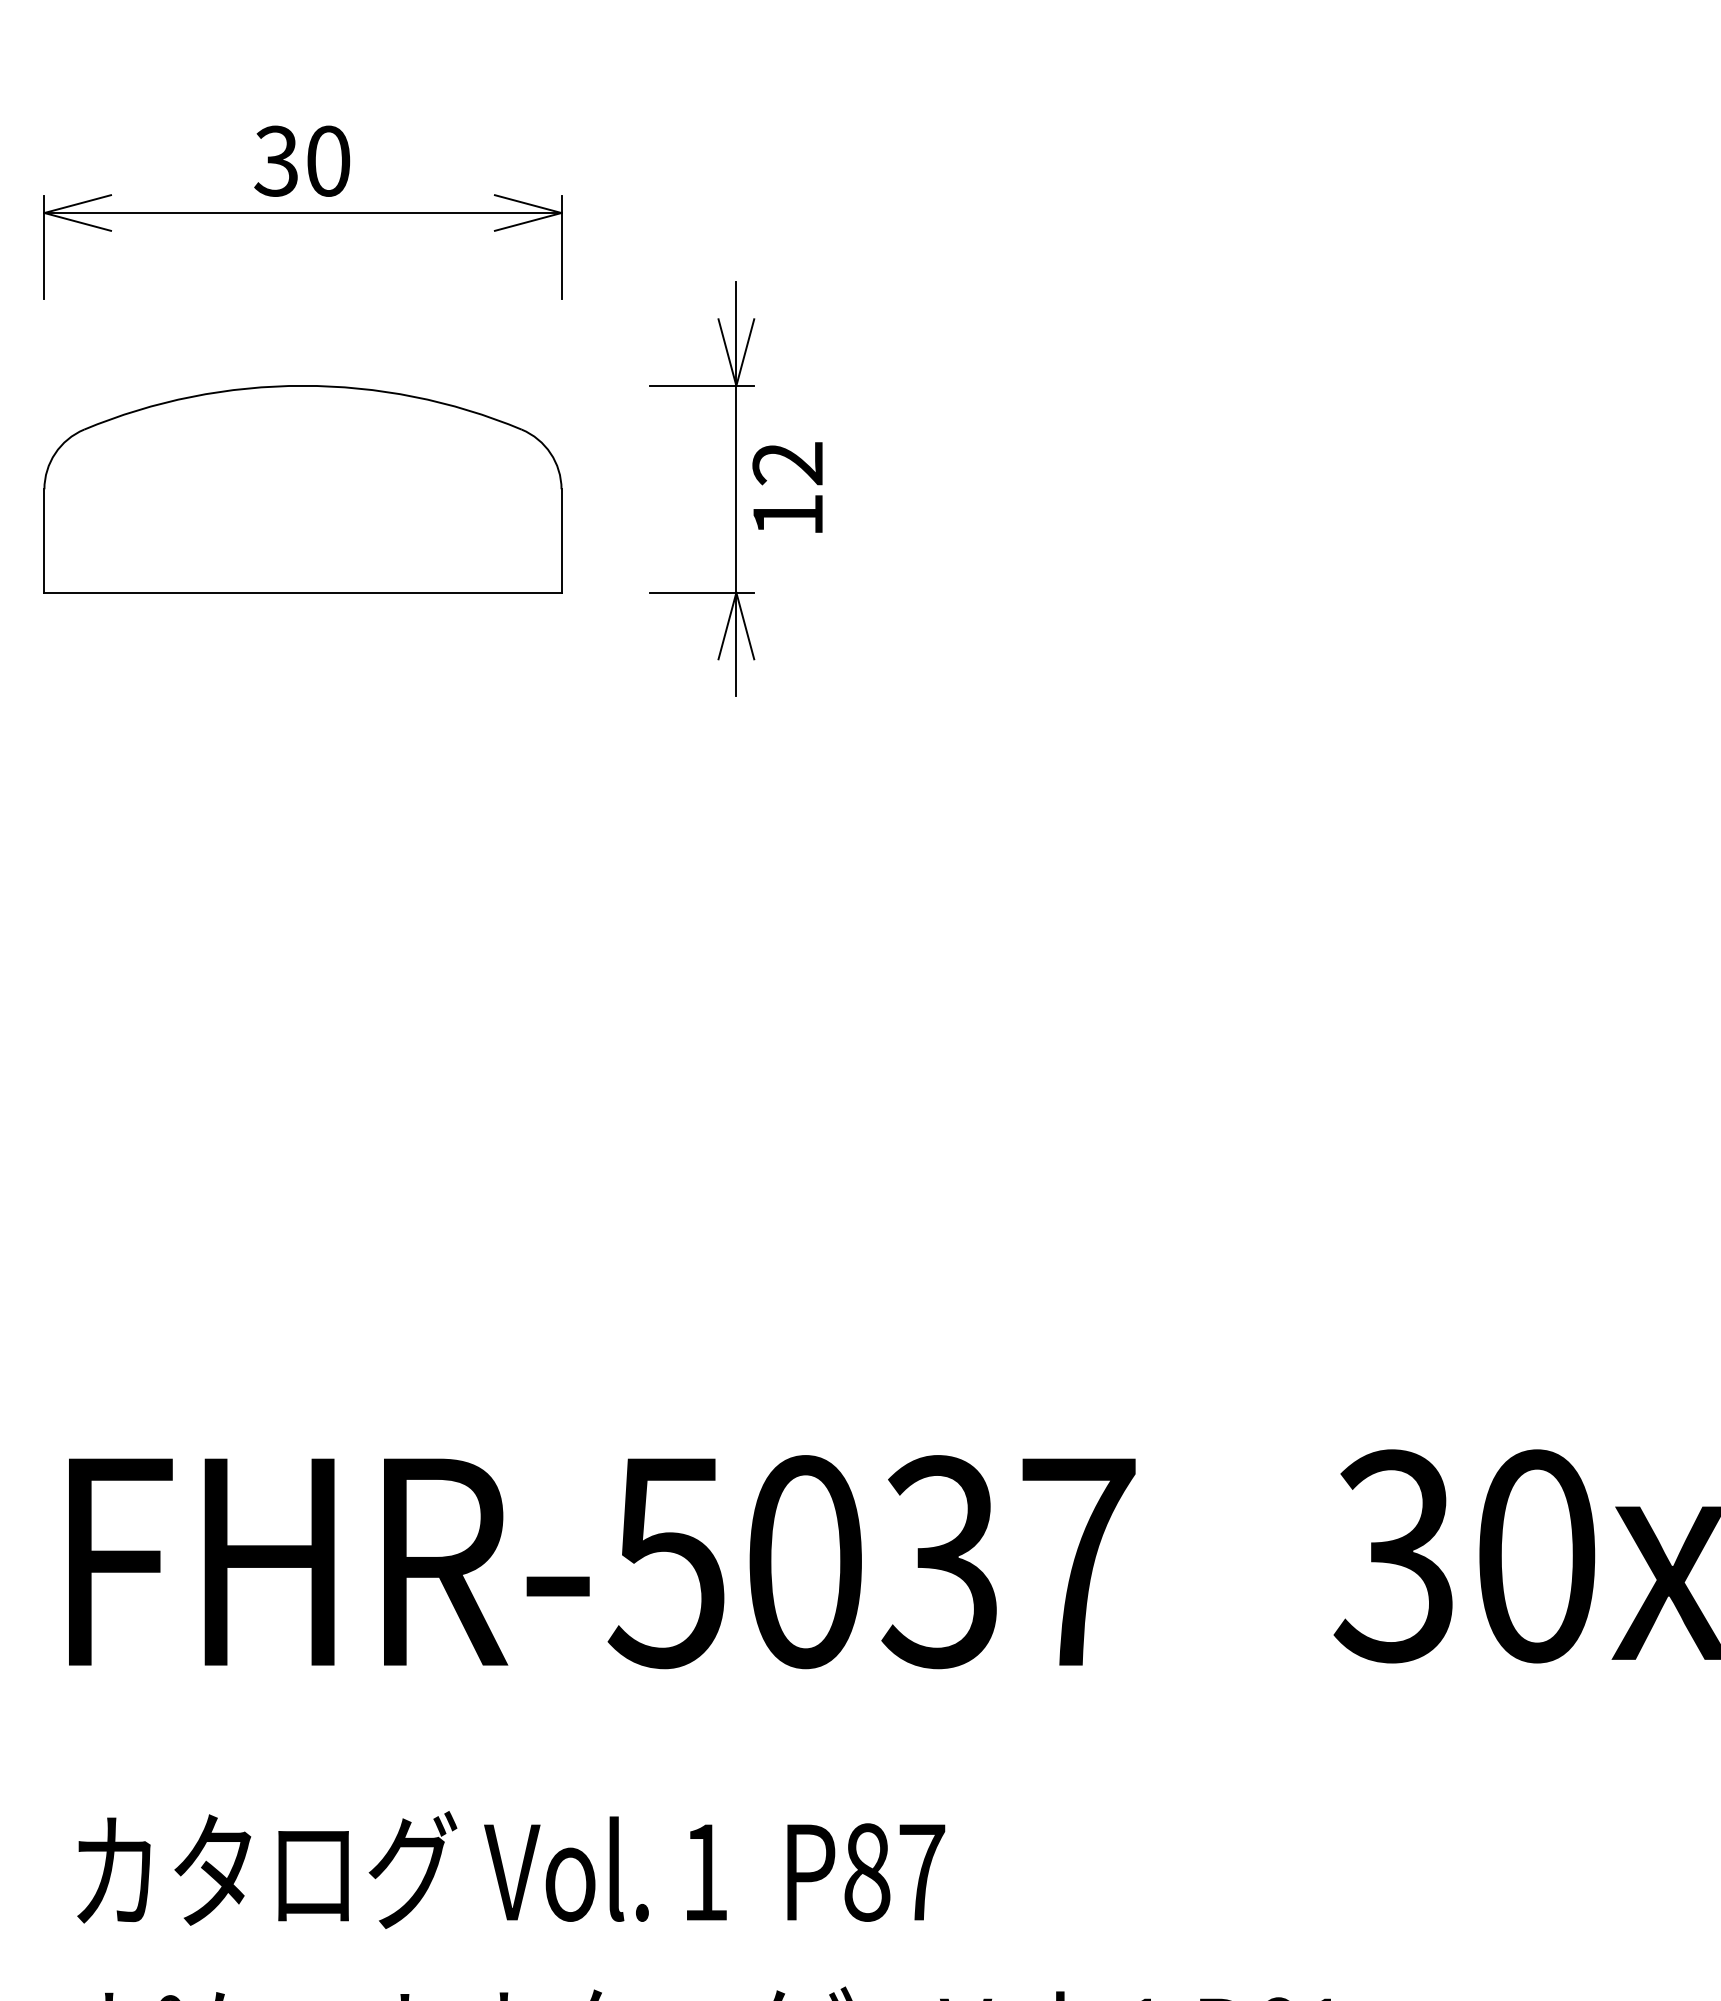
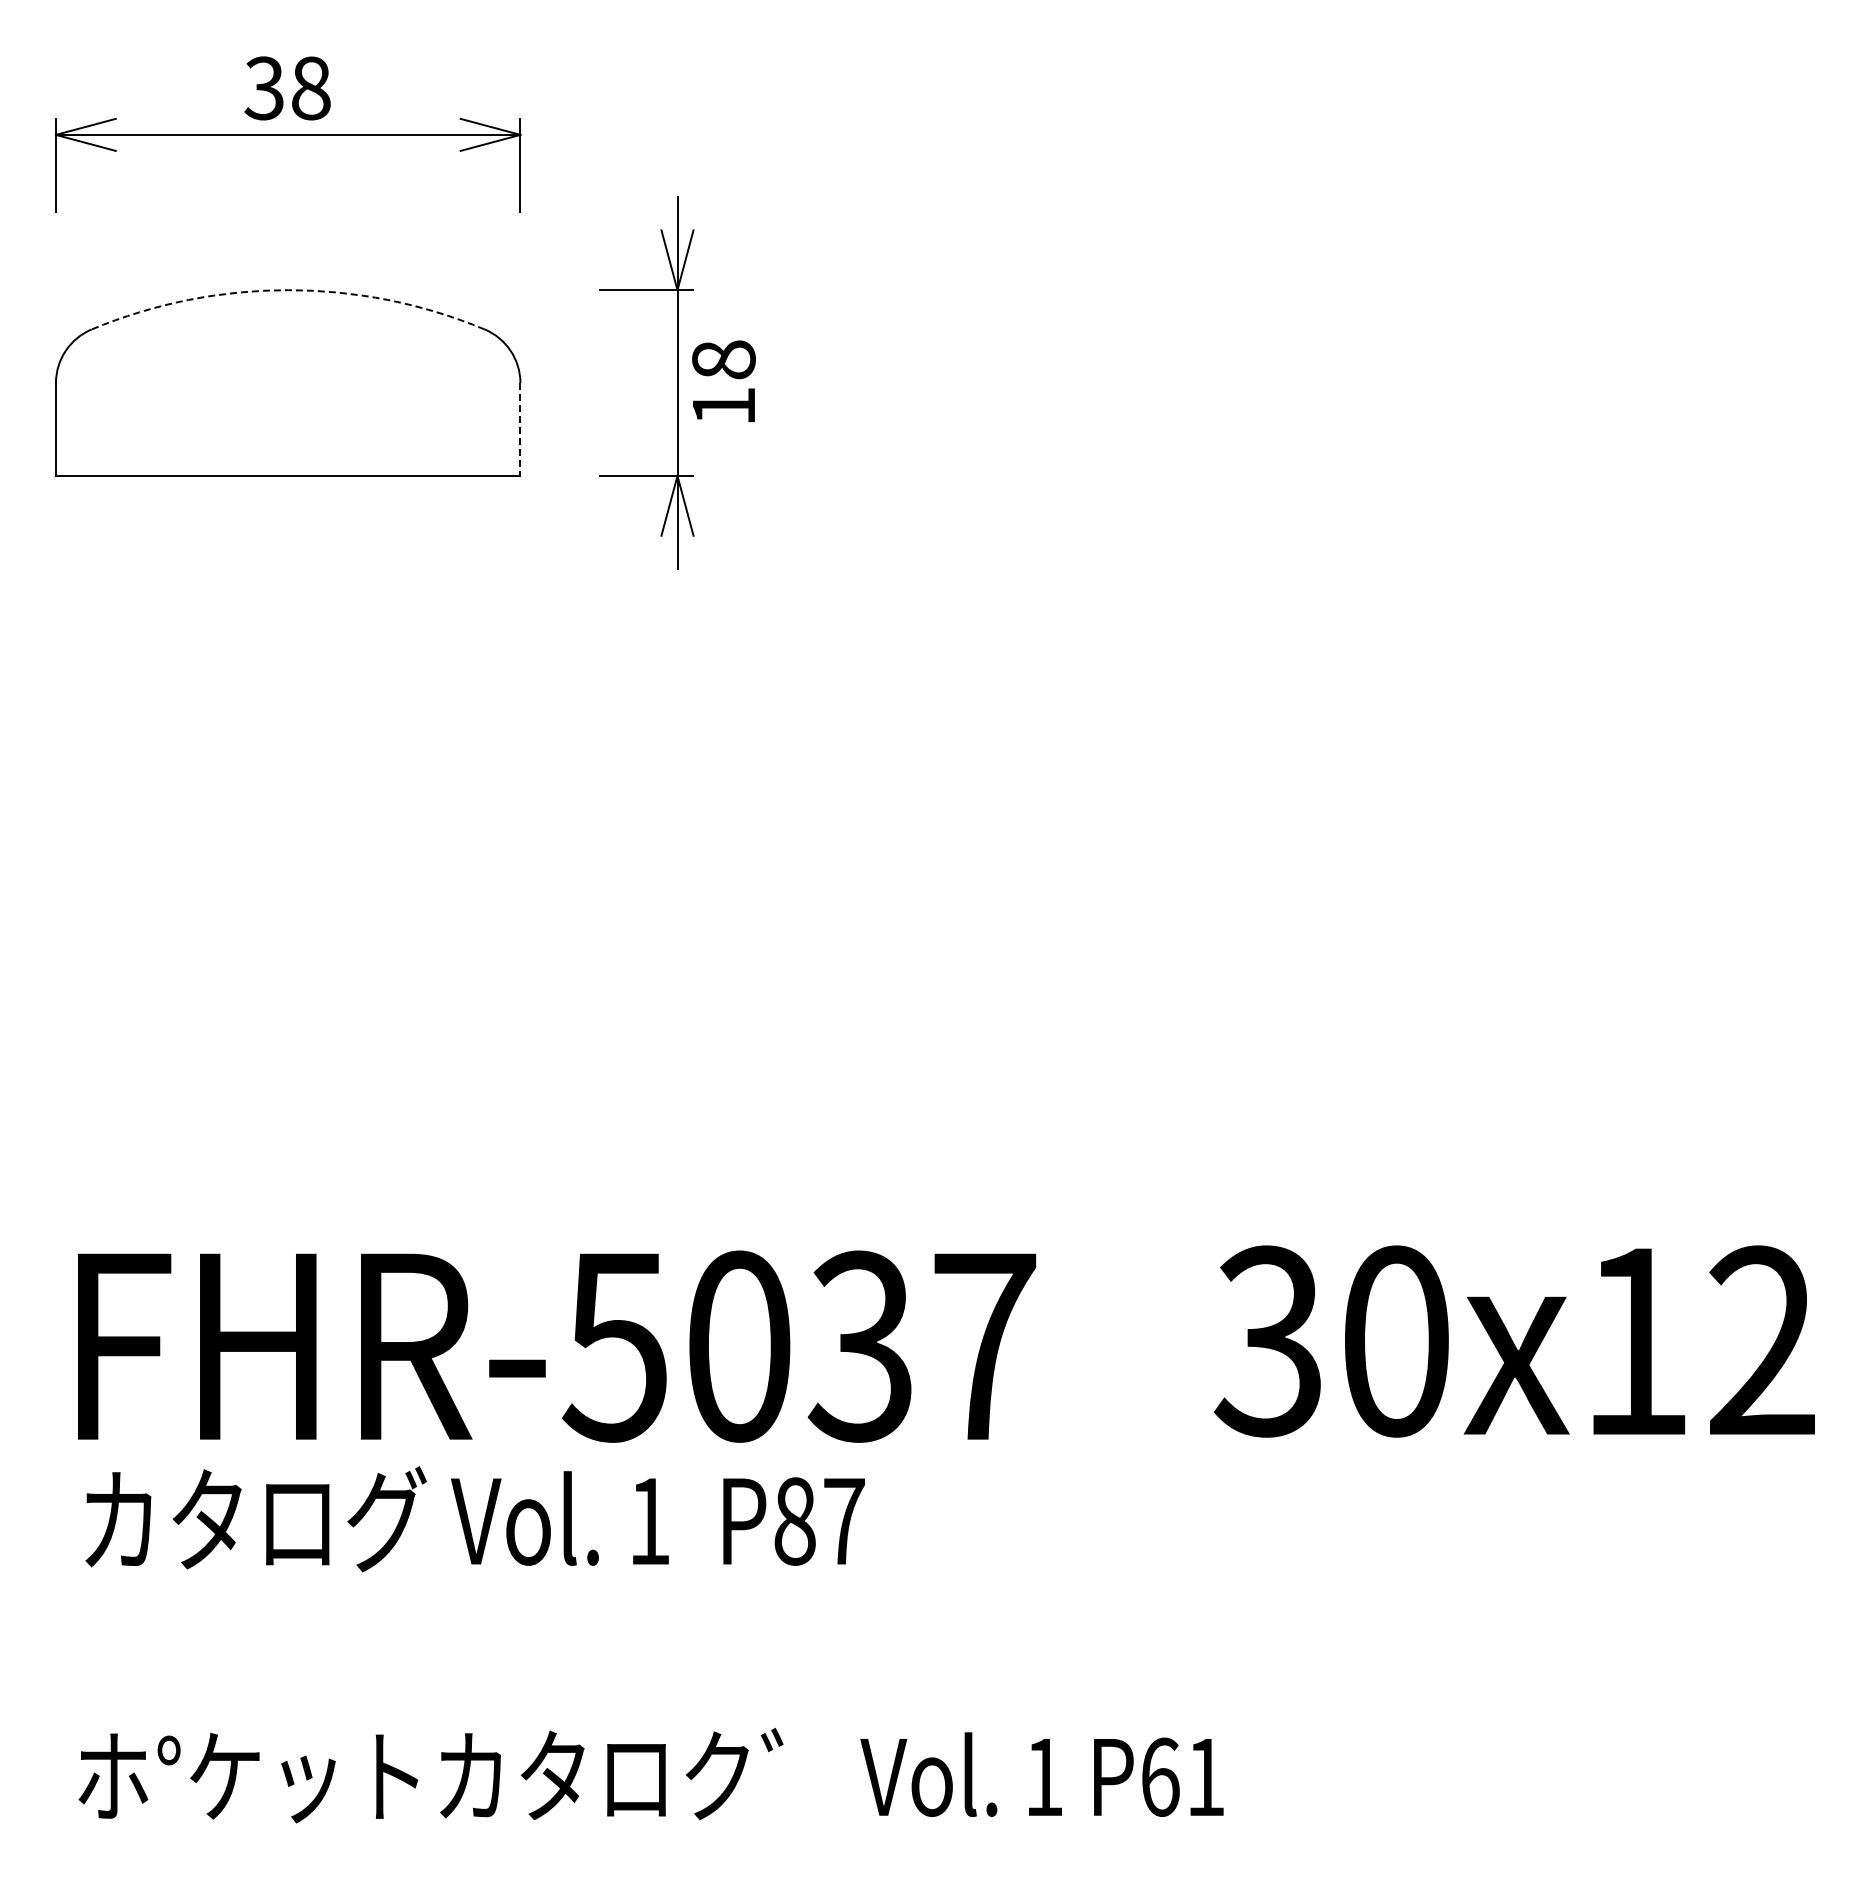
text: (328, 161) -> (311, 88), 30 -> 38
arc: (303, 386) -> (288, 290), solid -> dashed
text: (787, 463) -> (723, 359), 12 -> 18
line: (561, 542) -> (520, 430), solid -> dashed
text: (510, 1870) -> (474, 1519), moved

